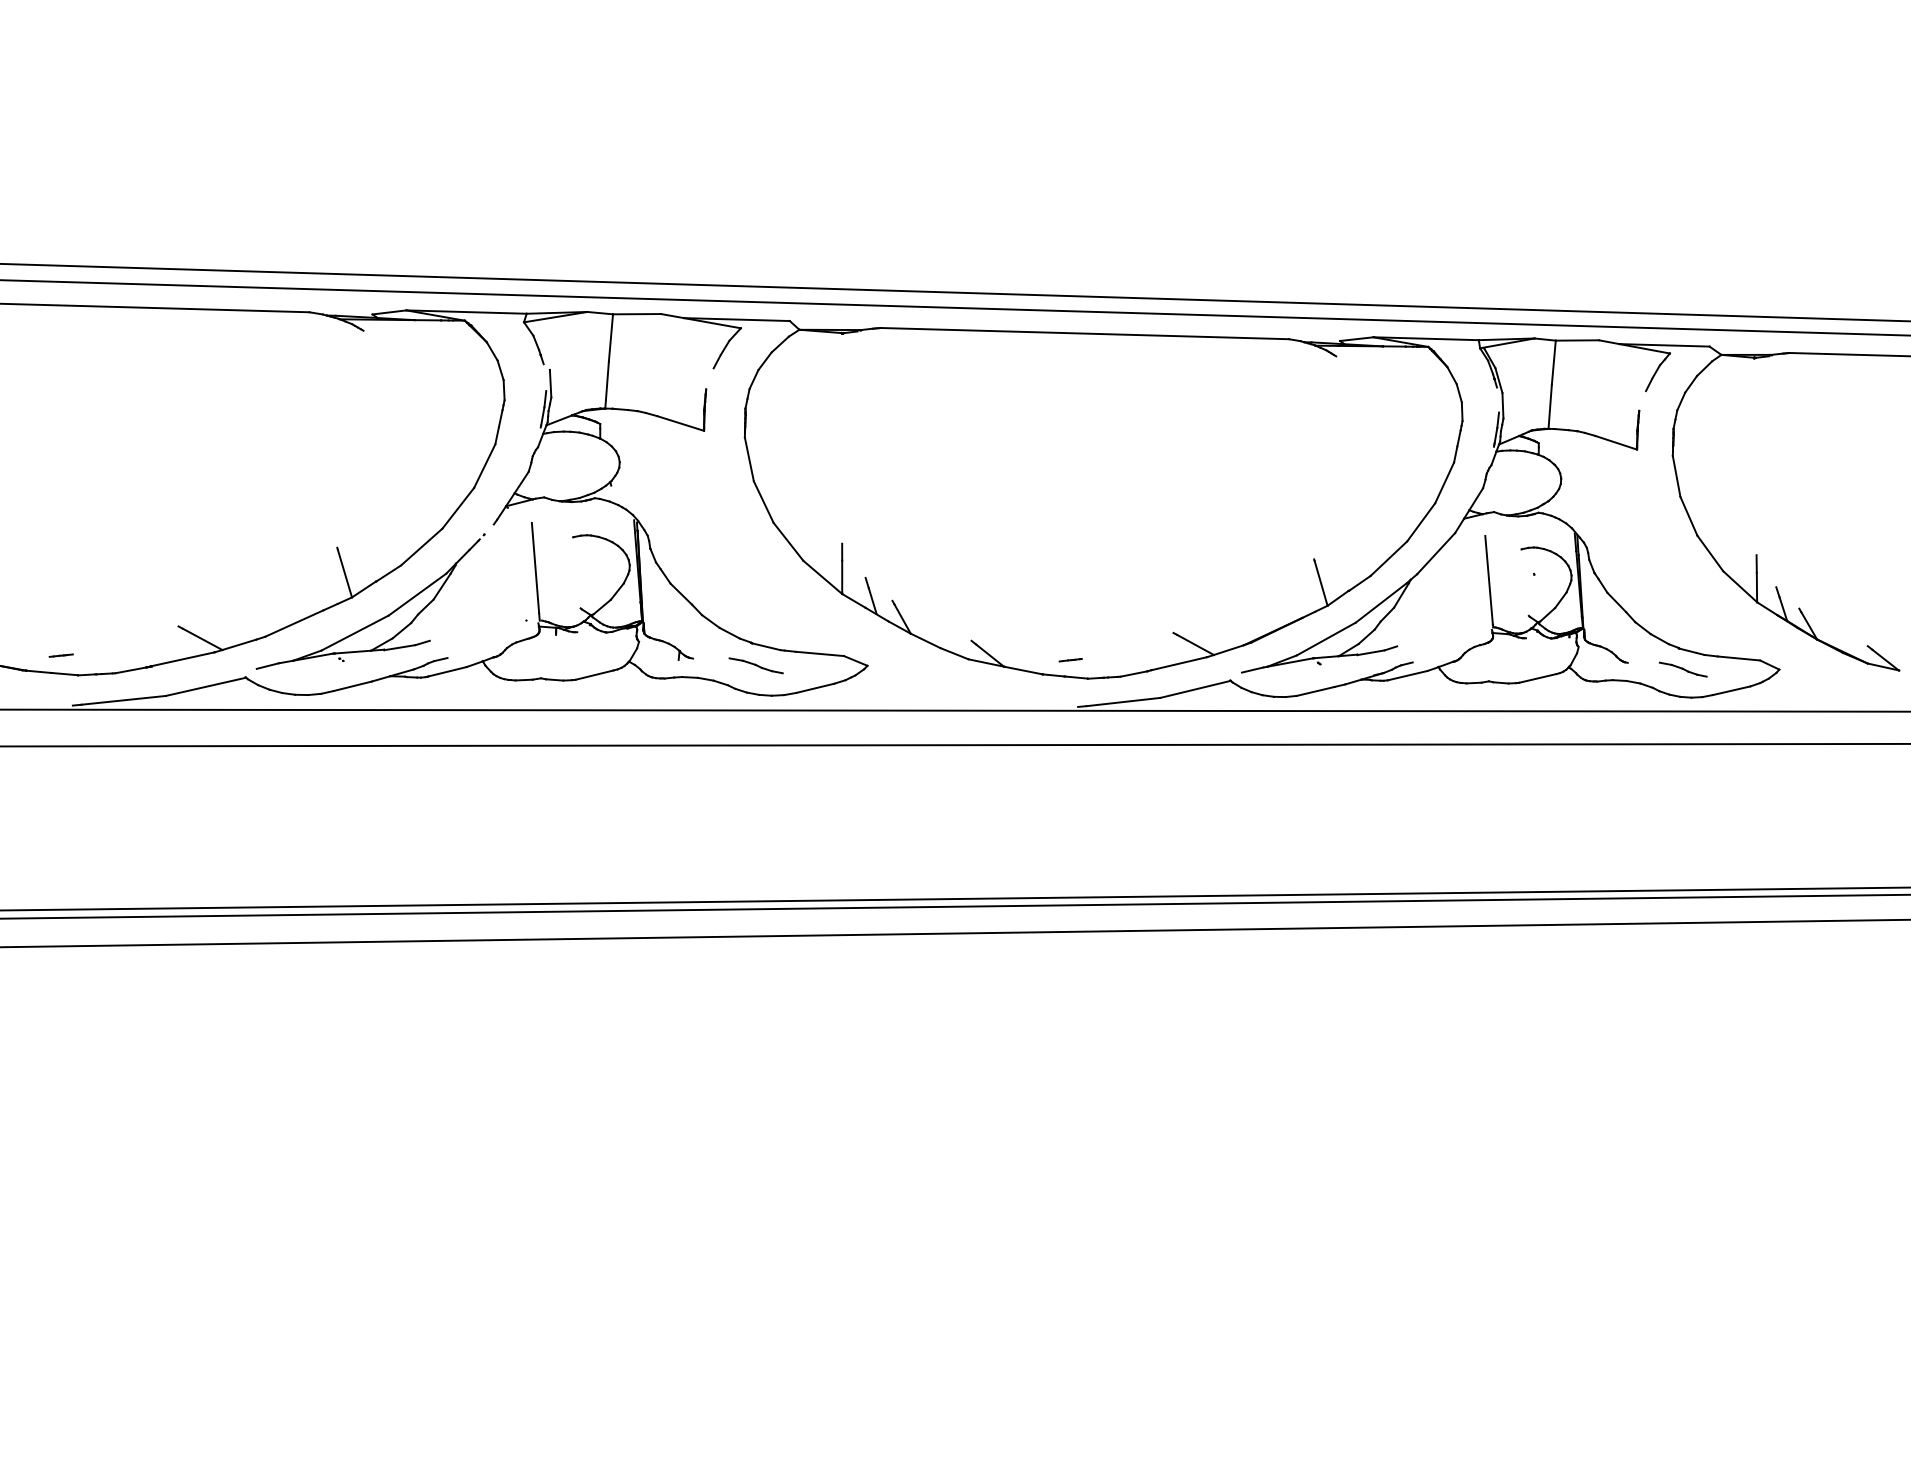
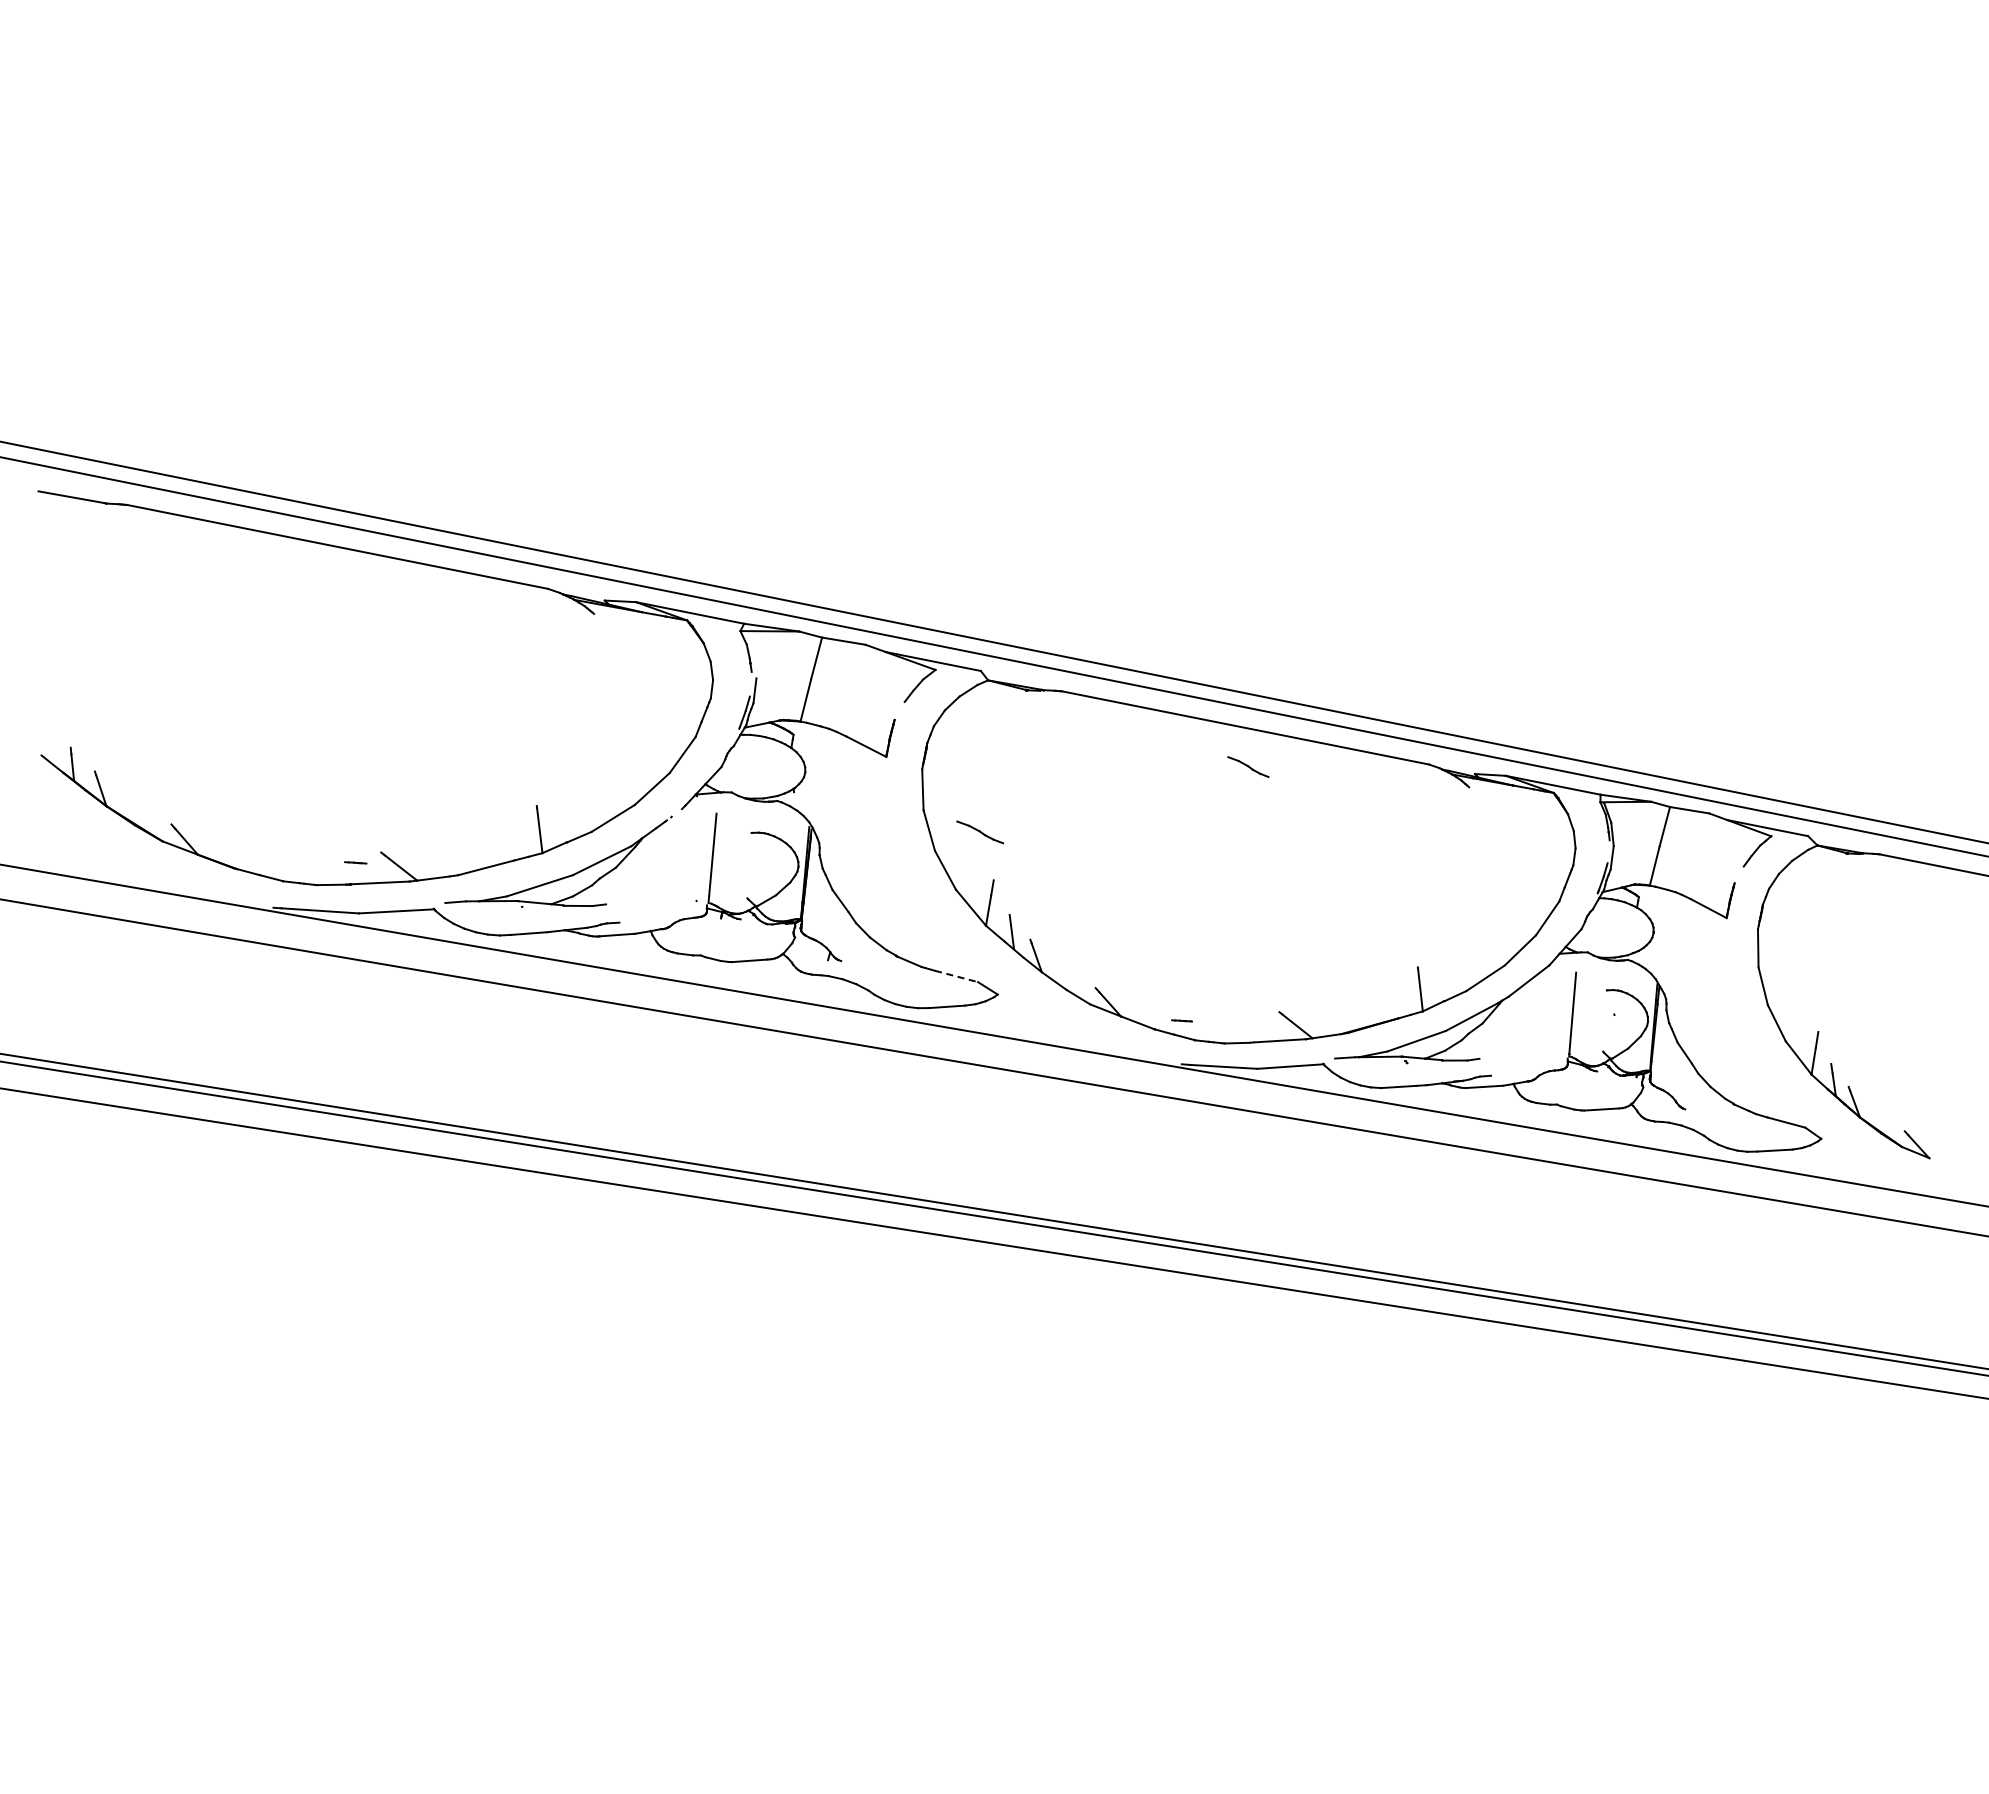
line: (820, 653) -> (957, 976), solid -> dashed
line: (60, 655) -> (355, 862), moved
part: (755, 666) -> (979, 832), moved
part: (1683, 669) -> (1248, 766), moved

